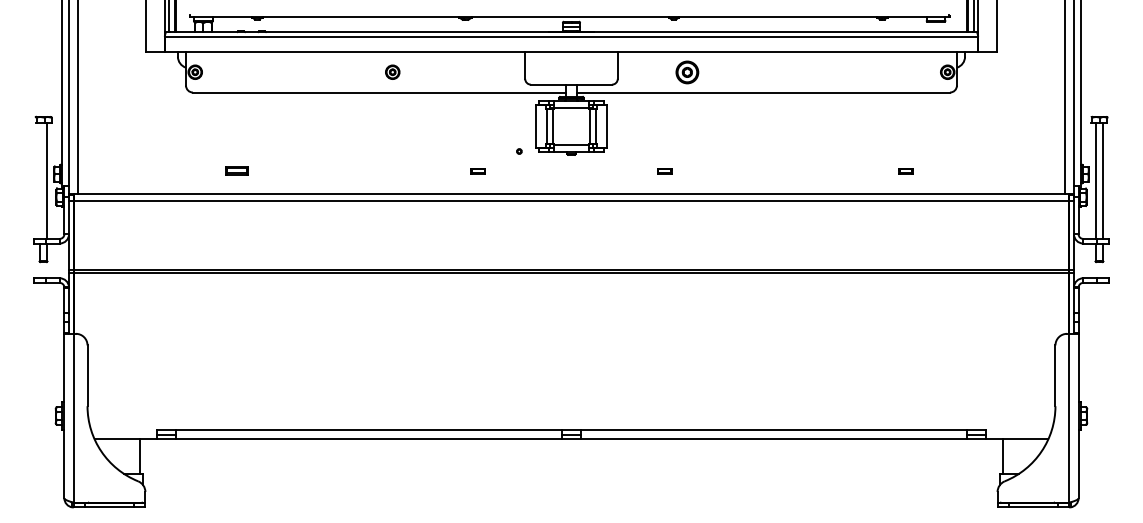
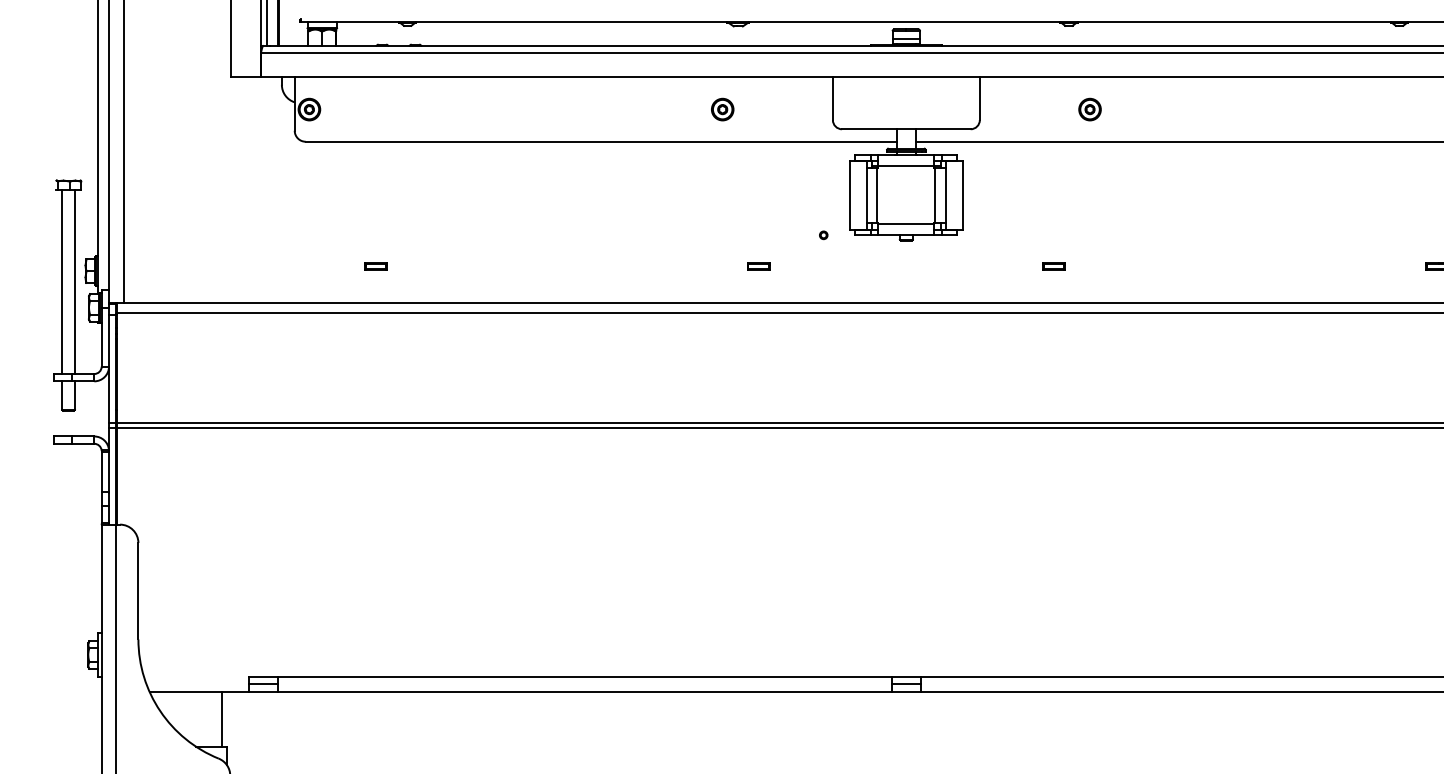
part: (392, 71) -> (722, 108), moved
part: (686, 71) -> (1088, 108), size x0.62
part: (236, 171) -> (374, 267), size x0.62
line: (39, 180) -> (62, 281), added

